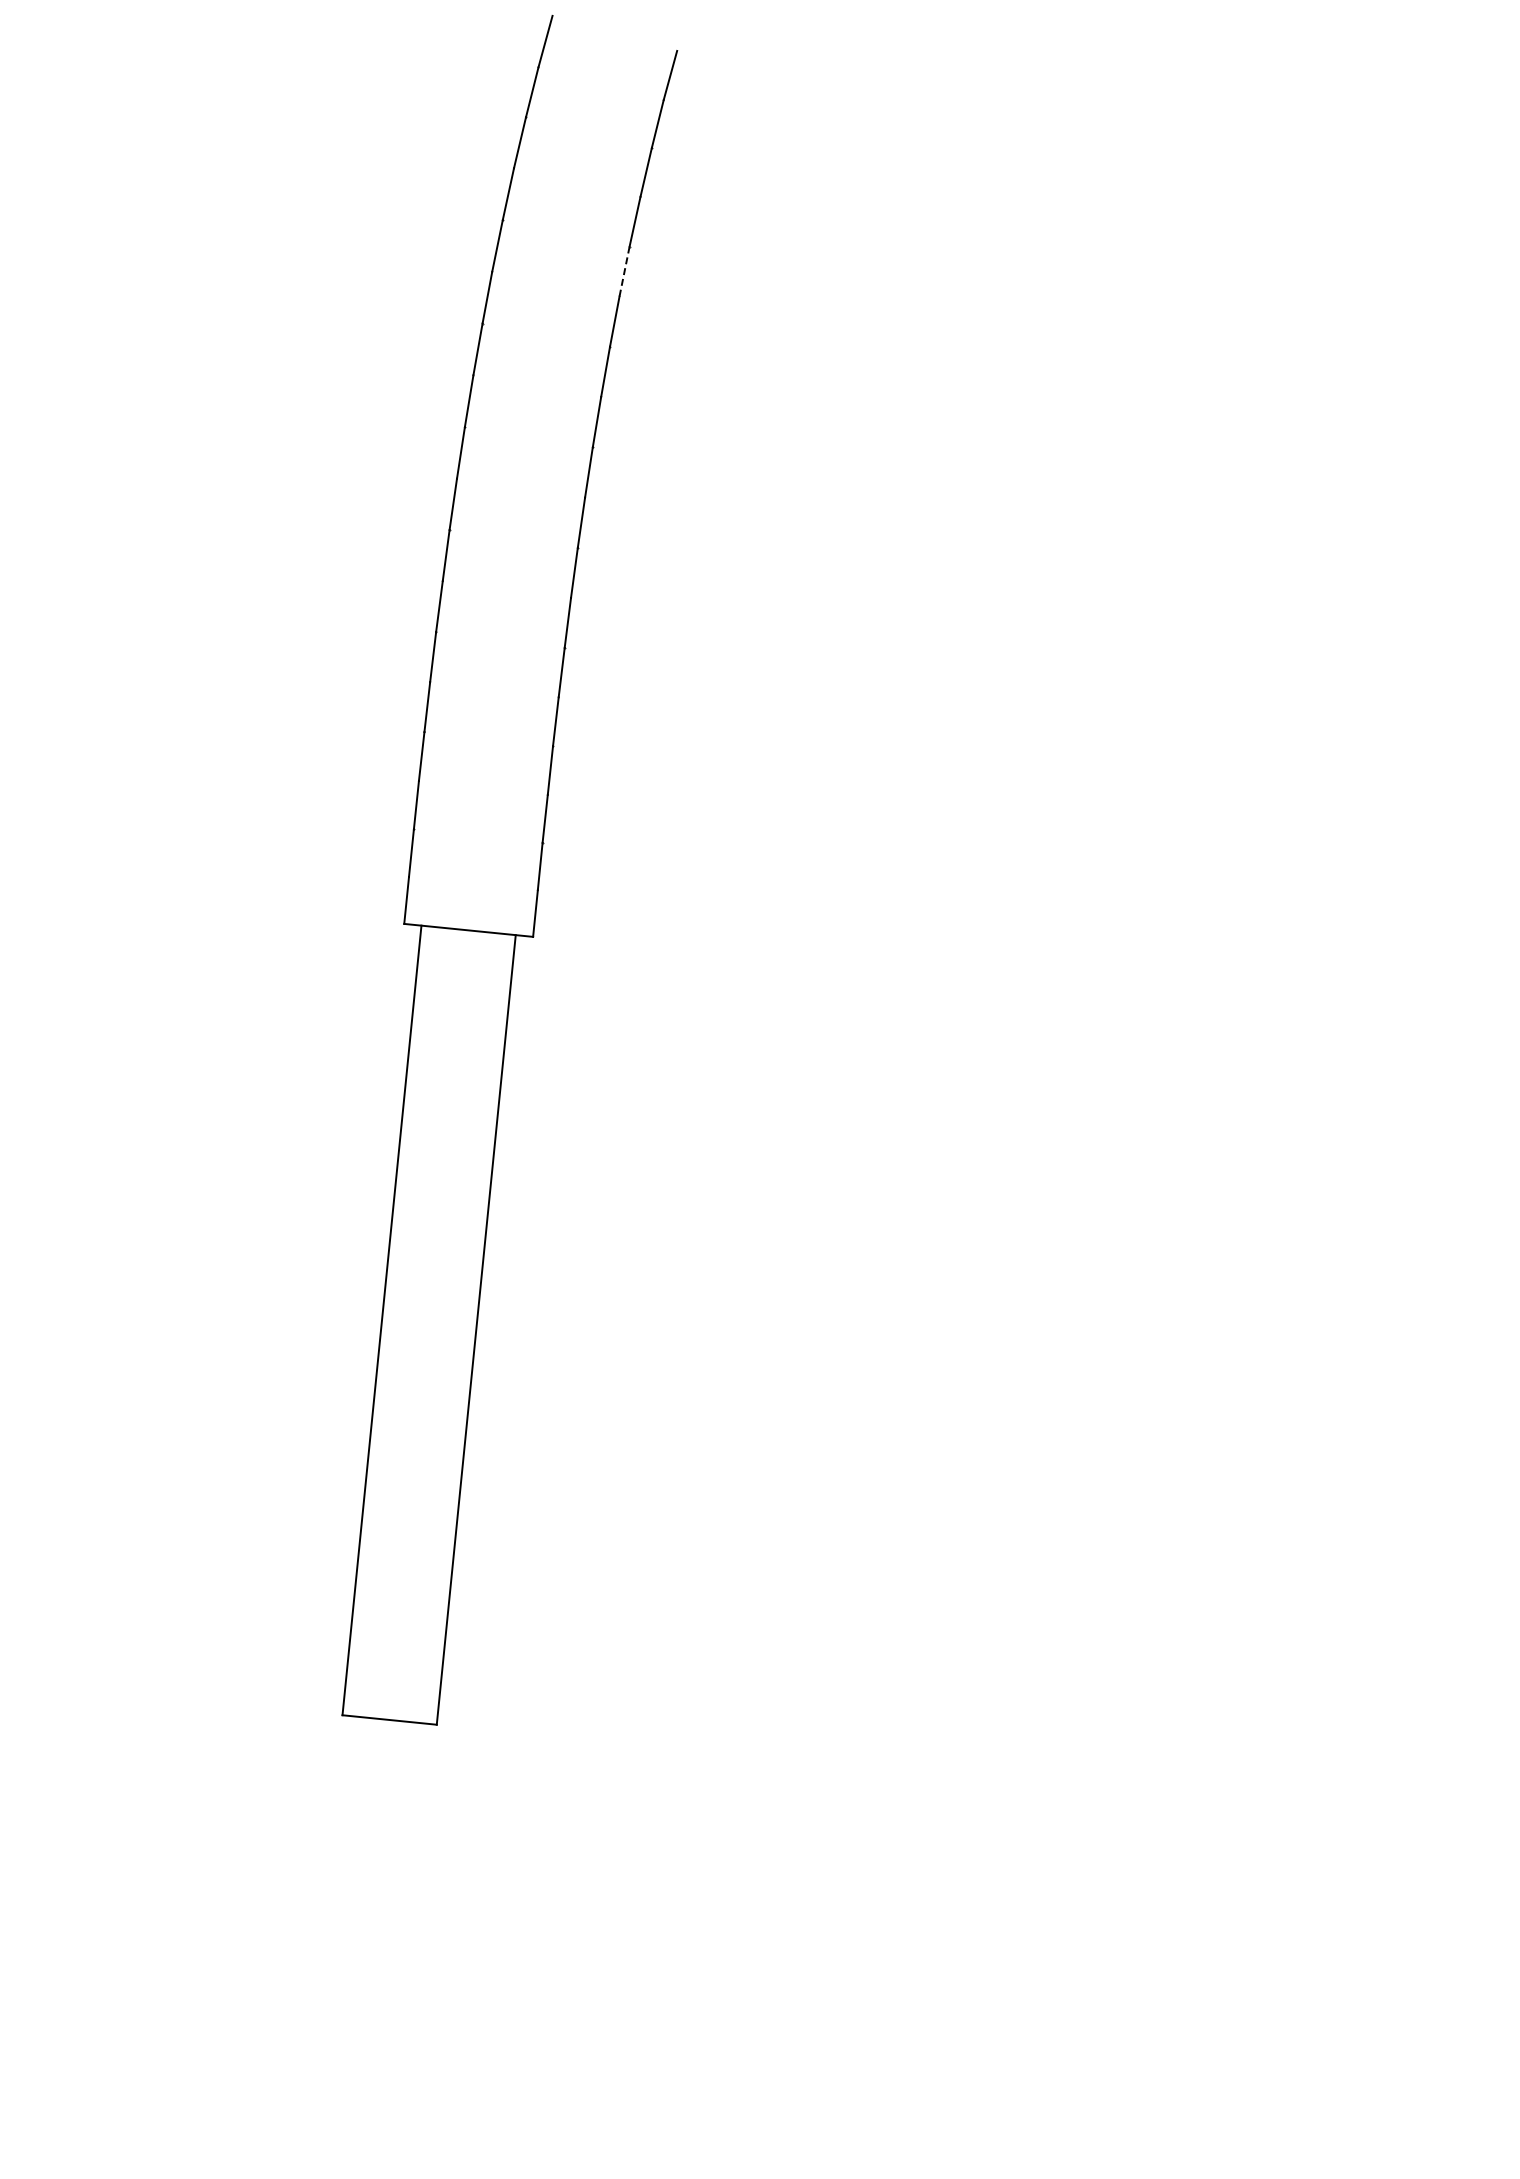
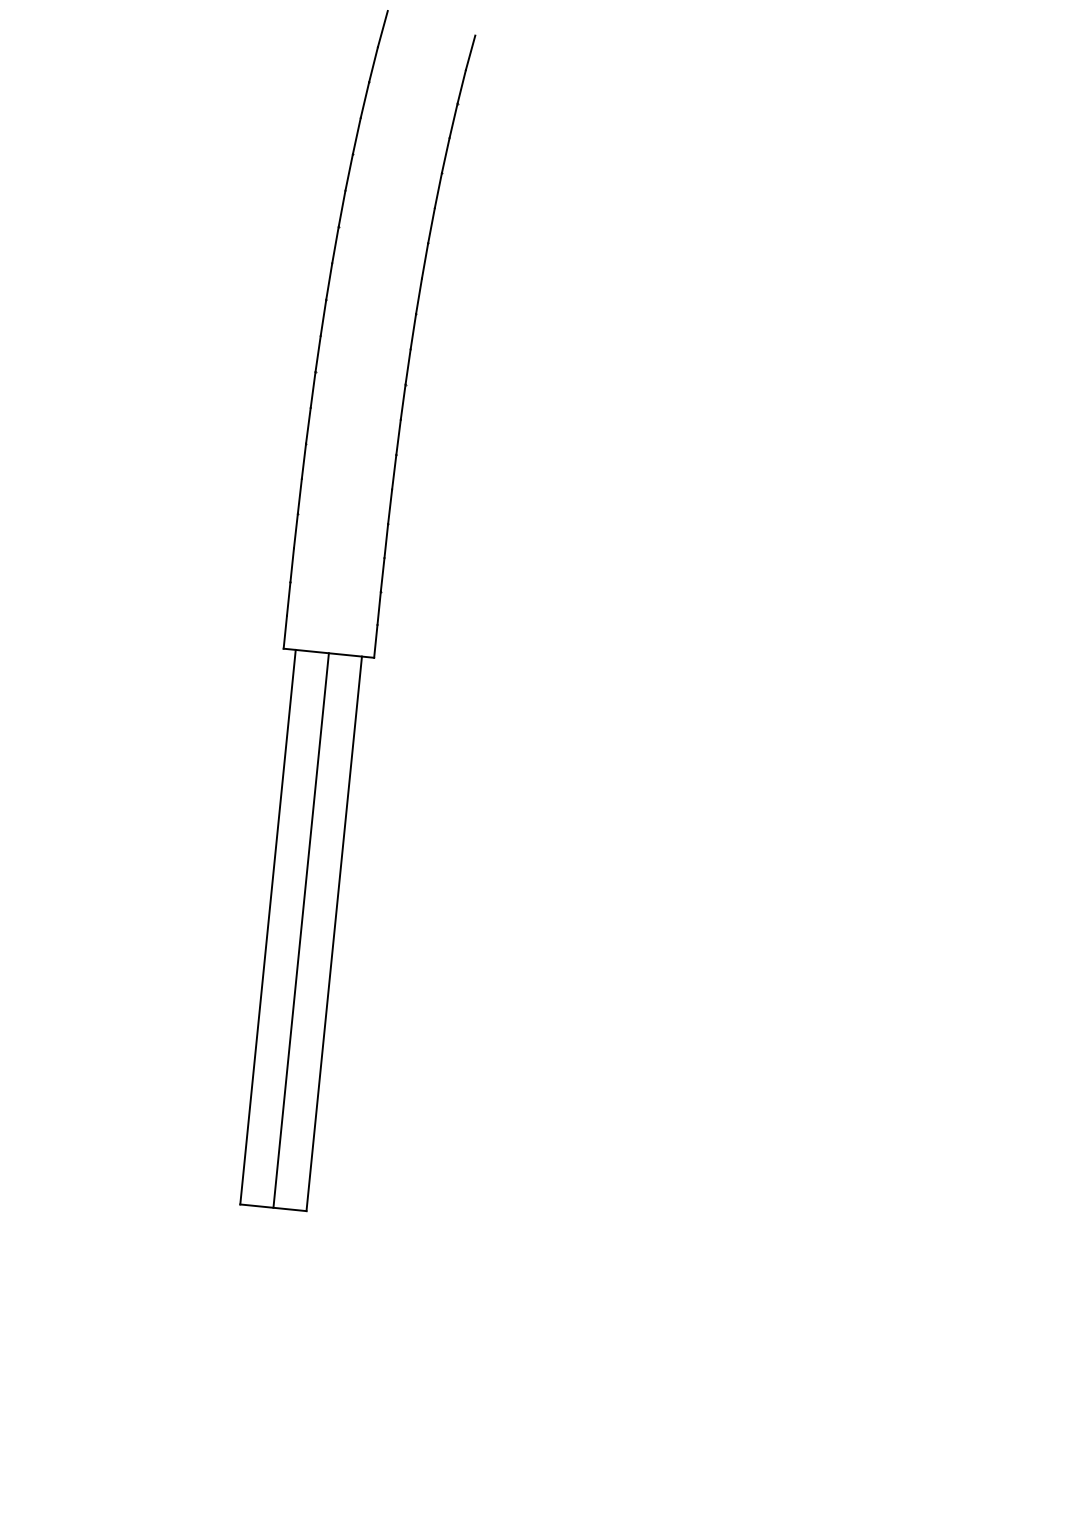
line: (624, 271) -> (438, 190), dashed -> solid
line: (428, 1324) -> (300, 930), added

